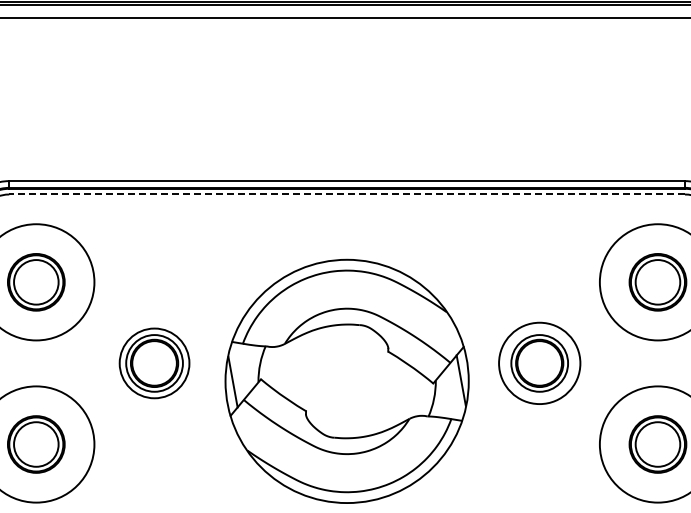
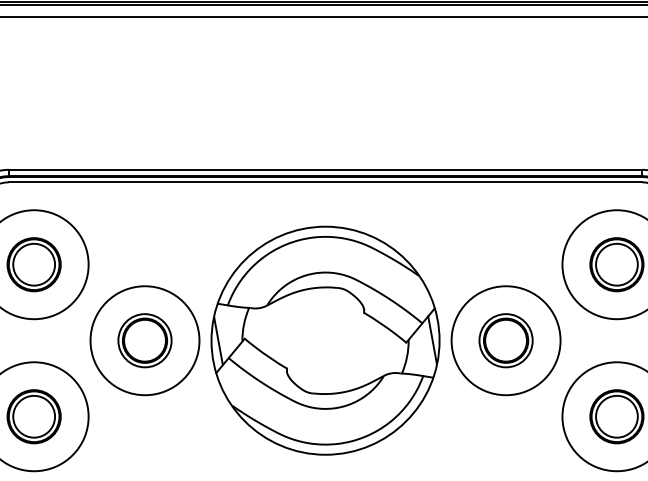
line: (347, 194) -> (325, 182), dashed -> solid
circle: (154, 363) -> (144, 340), size x1.67
circle: (539, 363) -> (505, 340), size x1.43
part: (346, 380) -> (324, 339), moved

